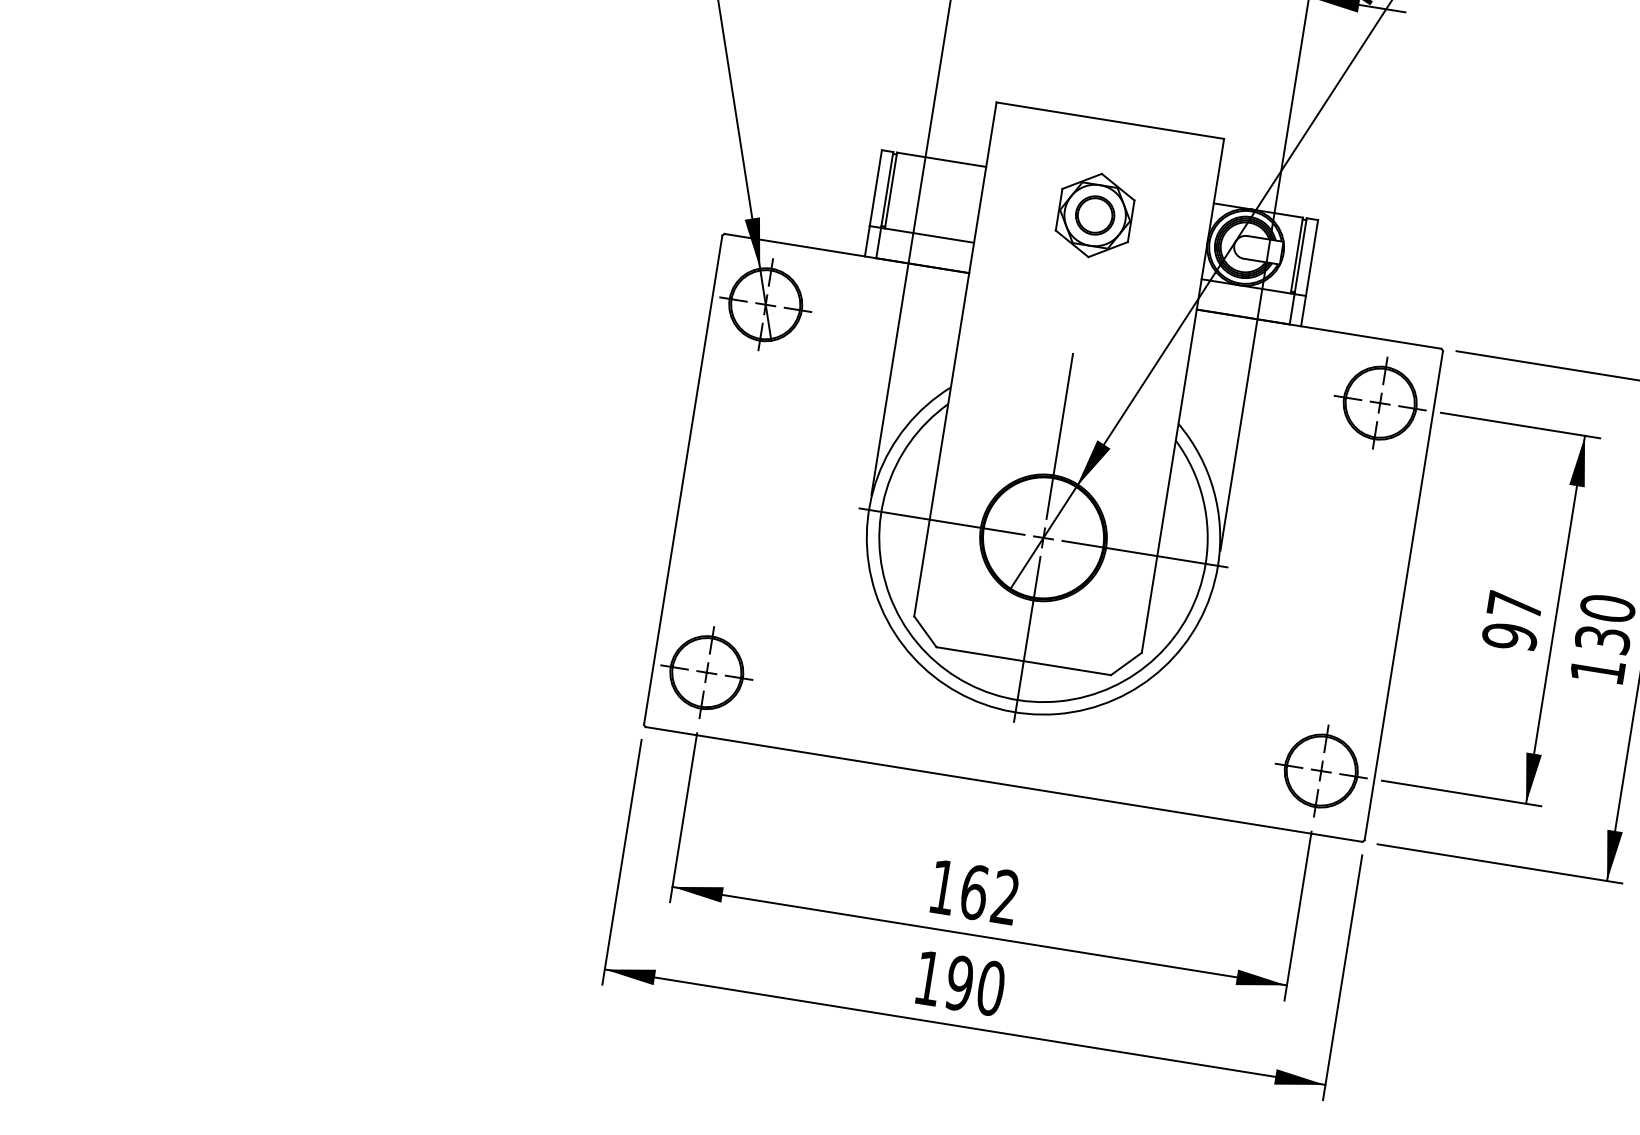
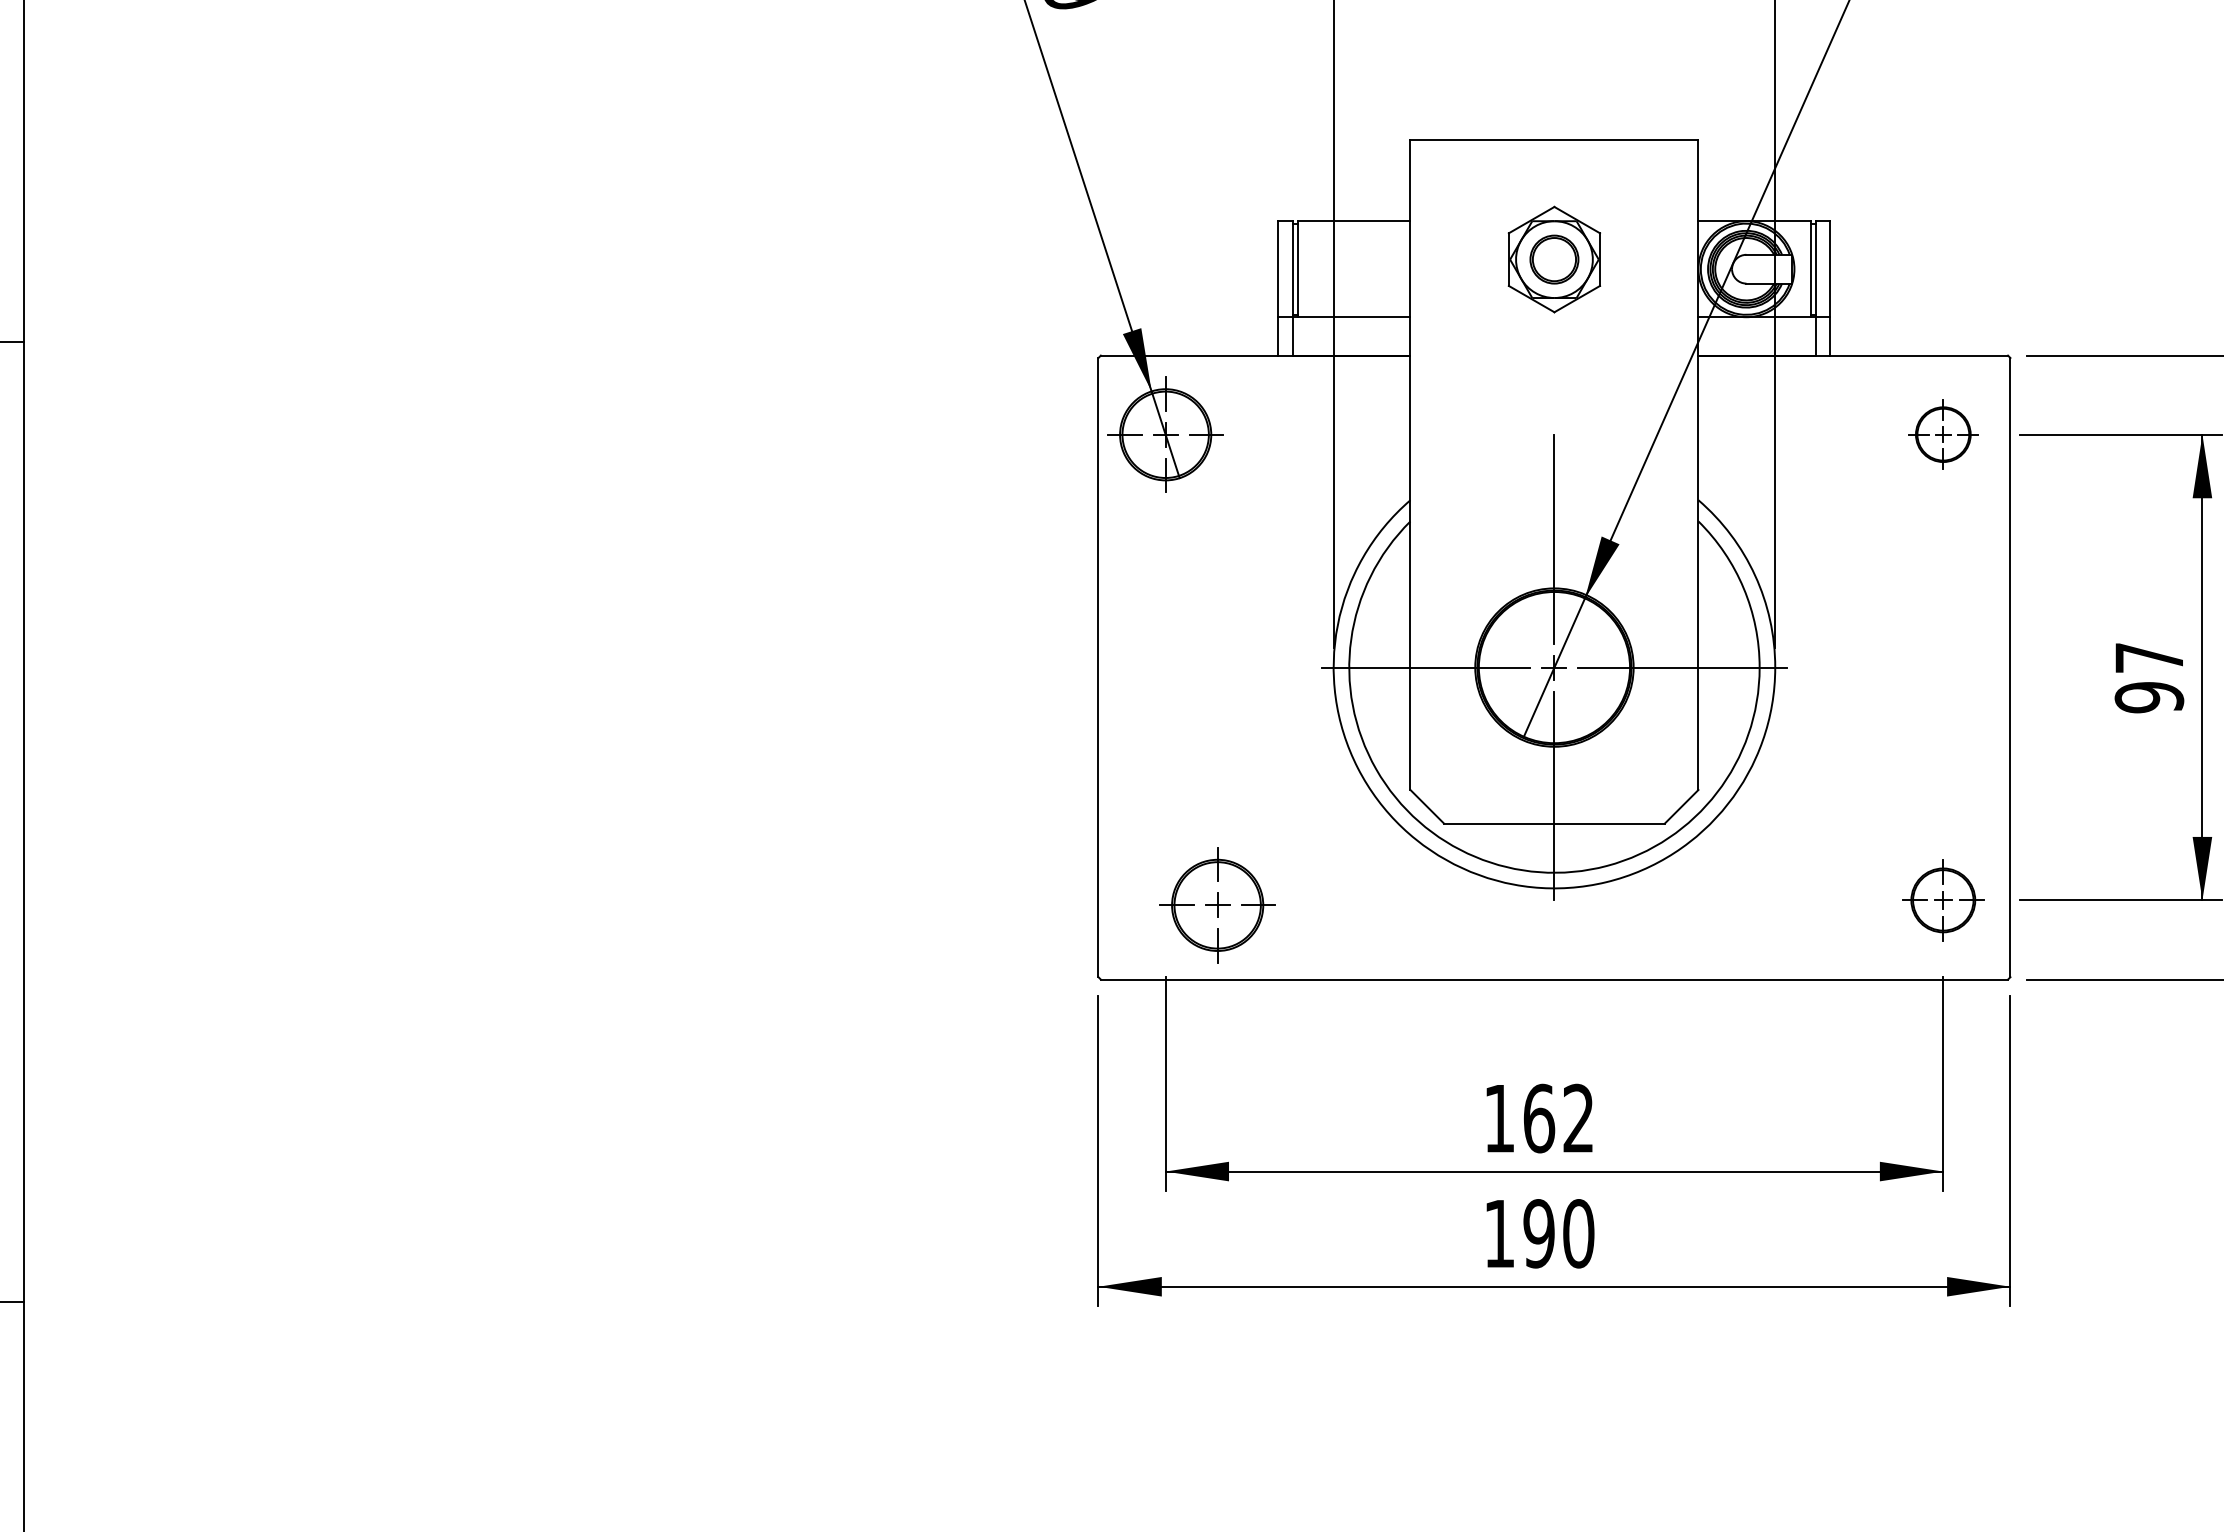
part: (1380, 402) -> (1943, 434), size x0.6
part: (706, 672) -> (1217, 905), moved
part: (1321, 771) -> (1943, 900), size x0.7

